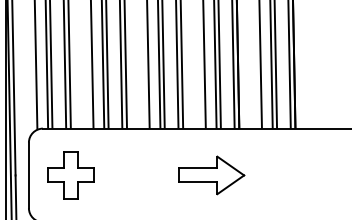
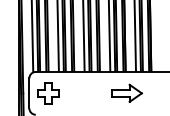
part: (210, 173) -> (126, 92), moved

